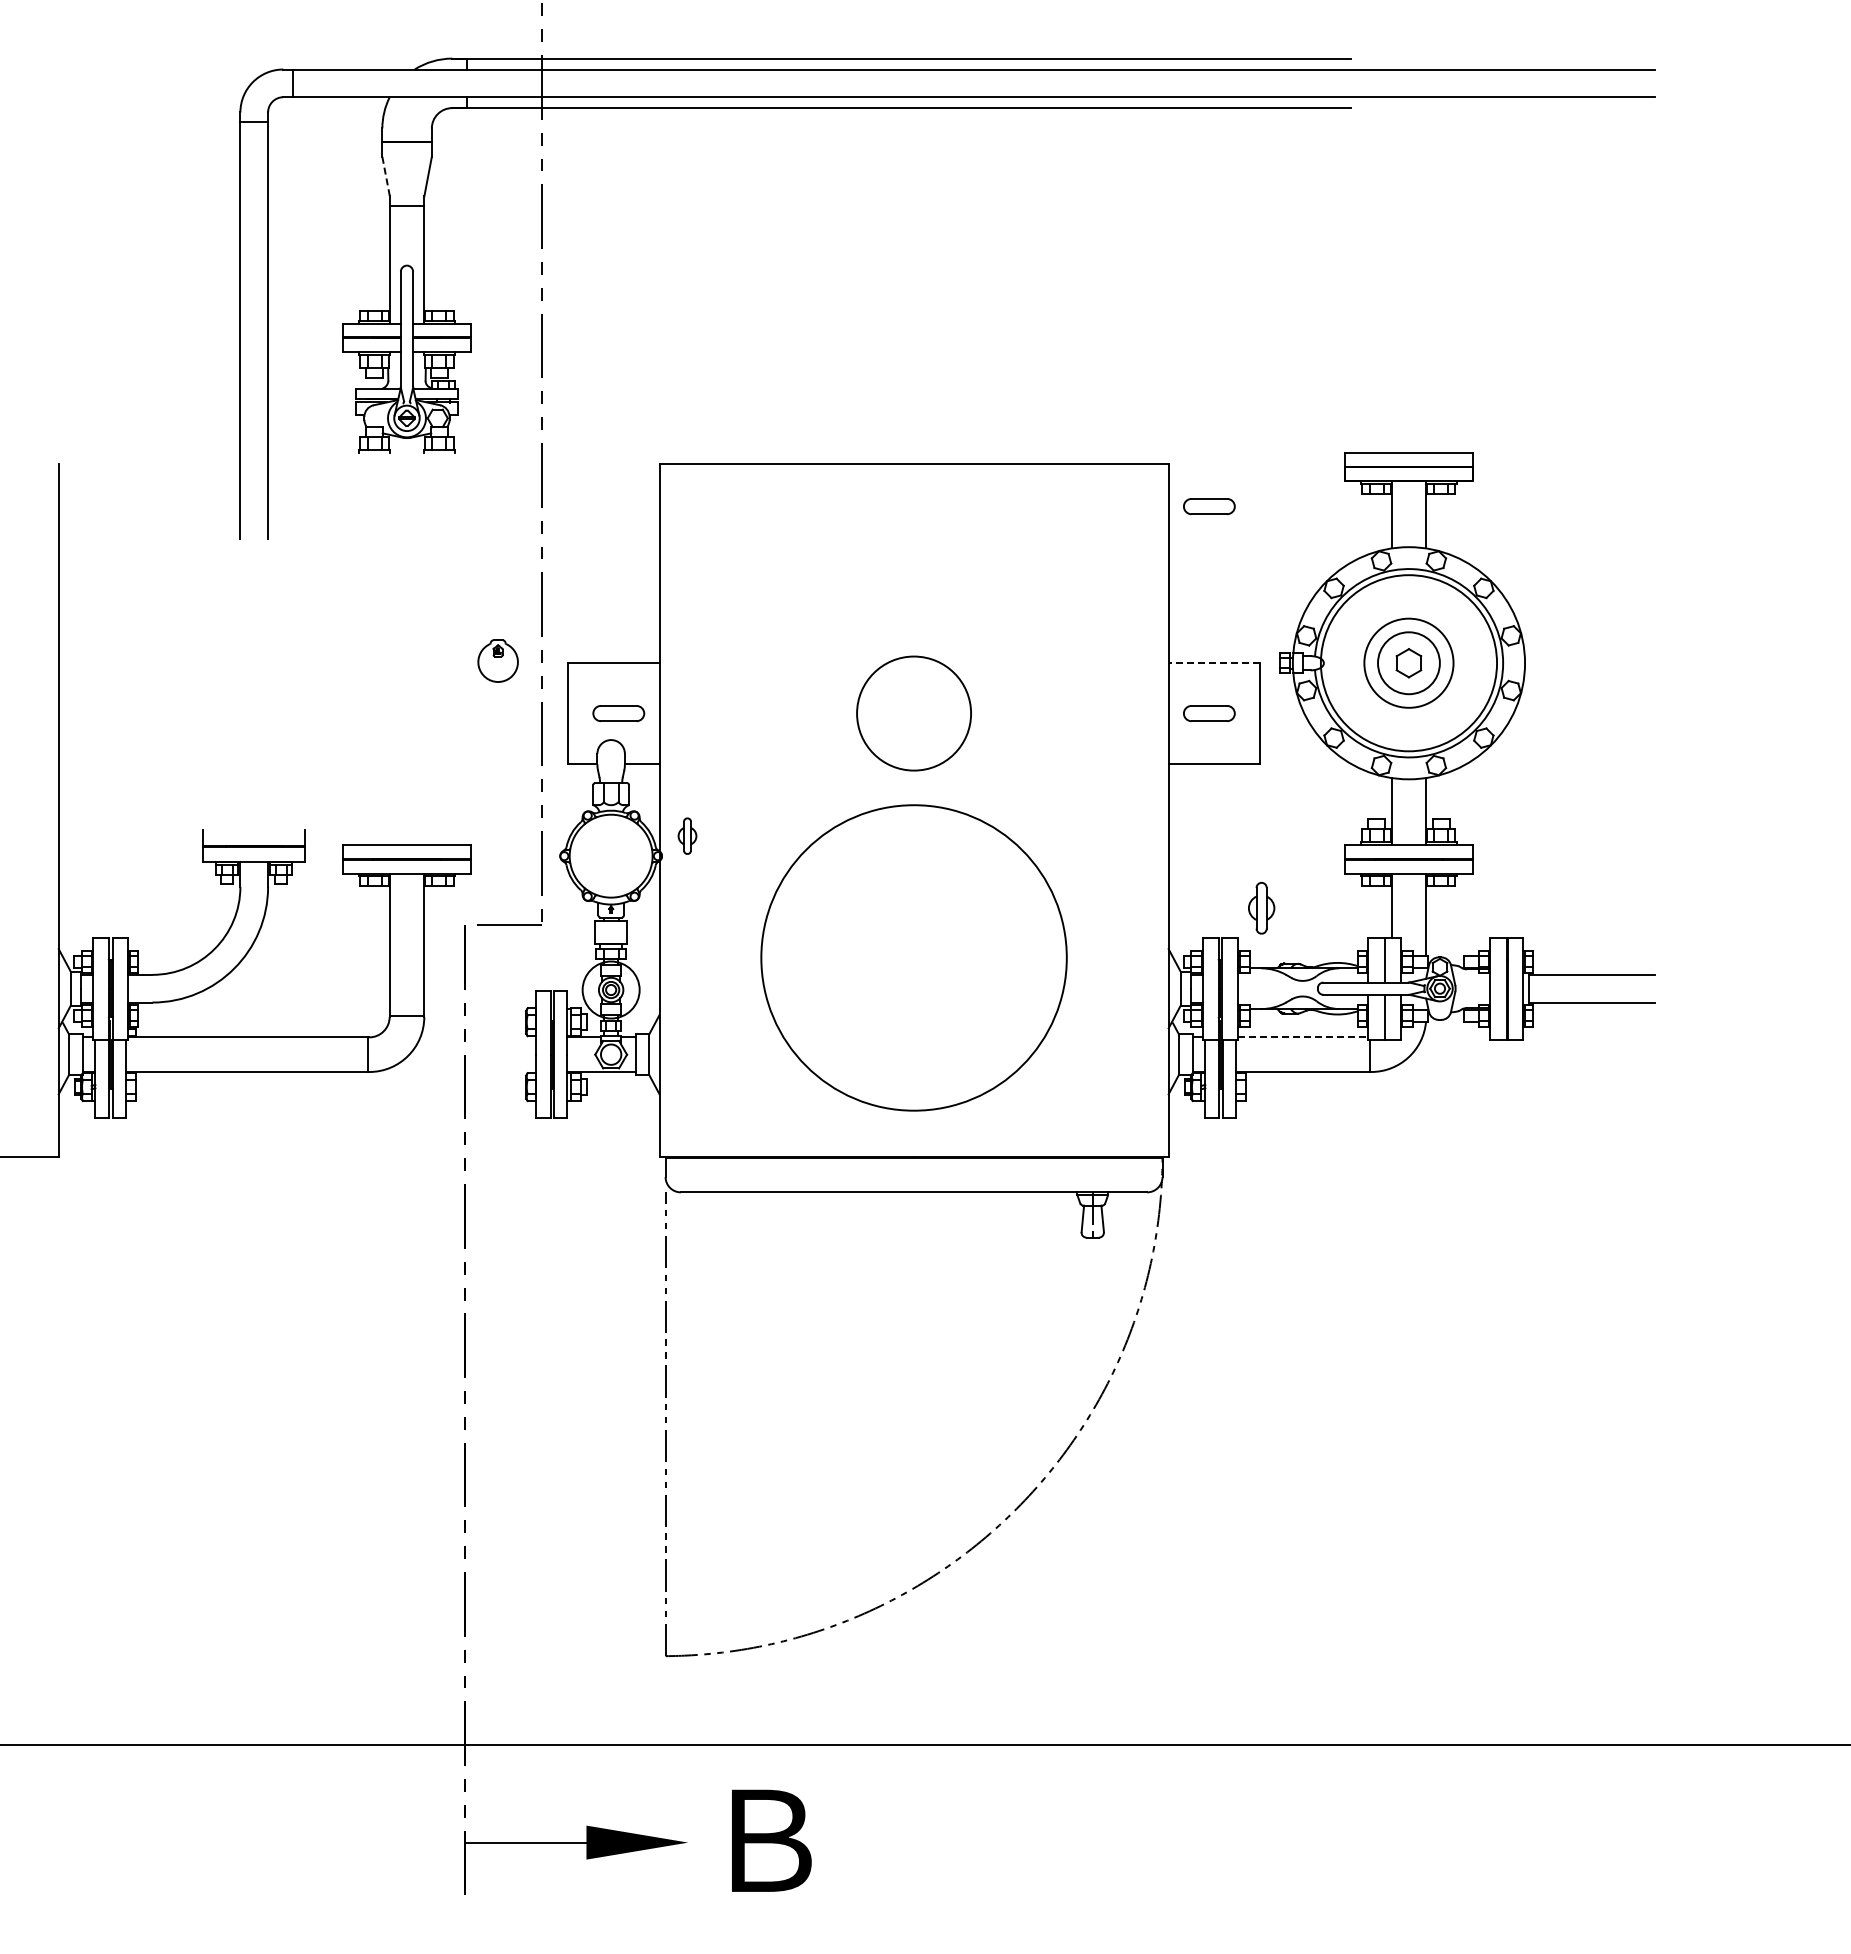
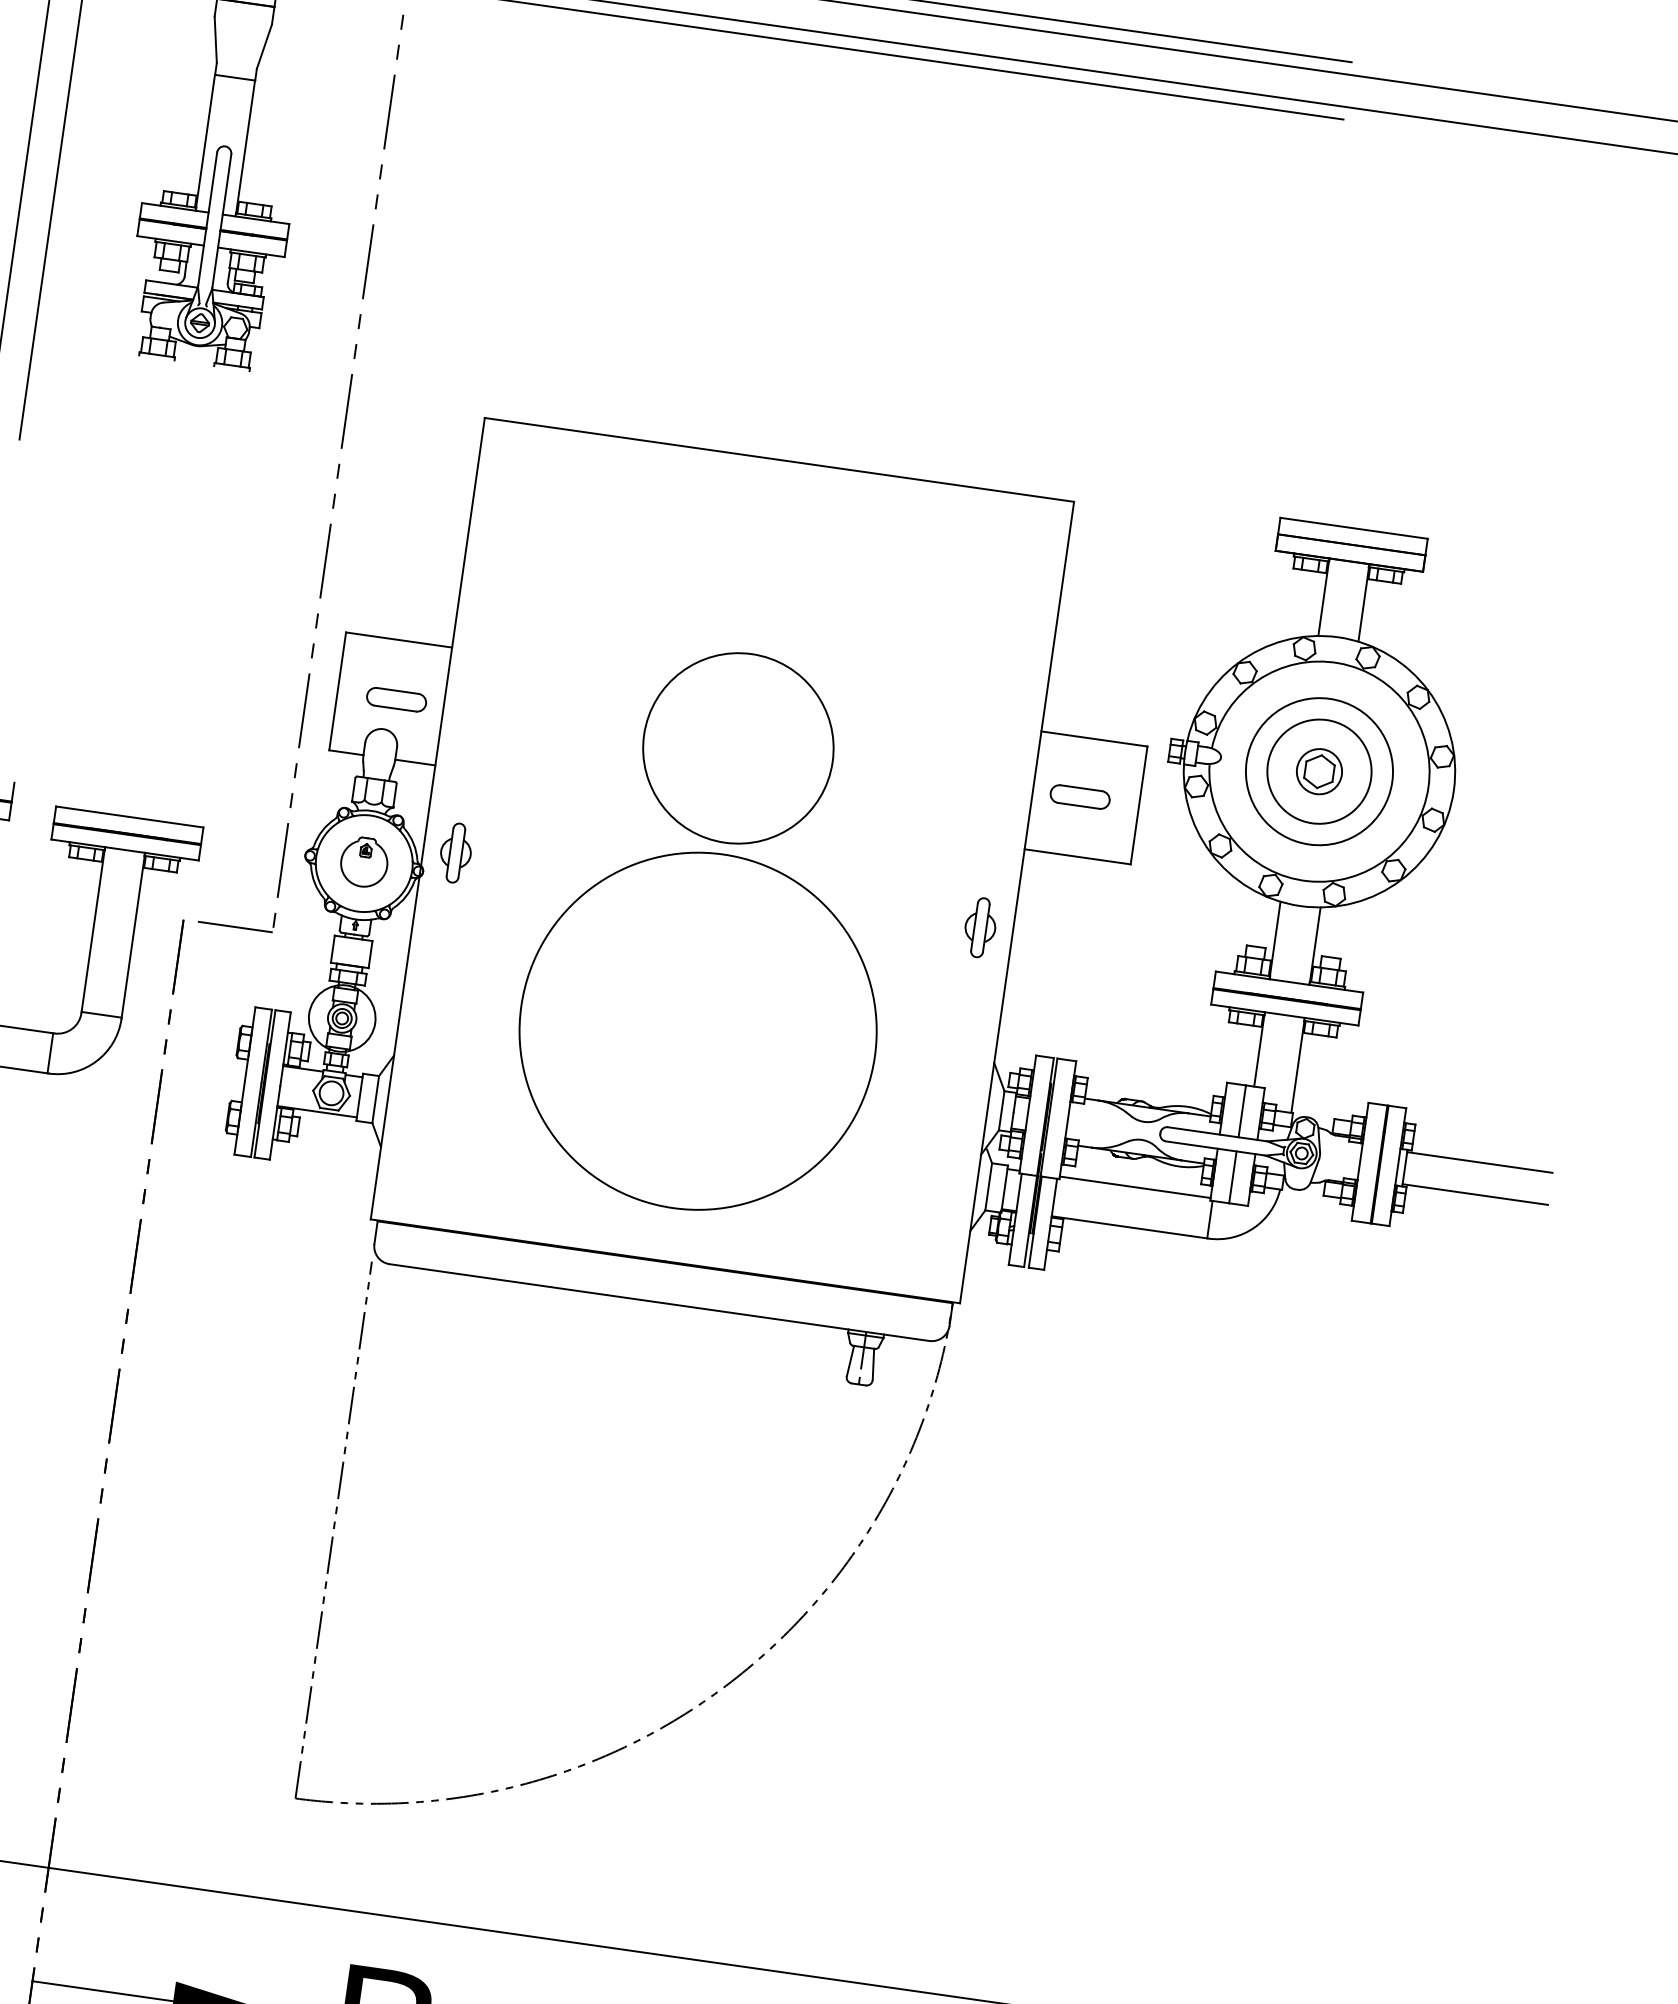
line: (386, 176) -> (216, 39), dashed -> solid
part: (1209, 506) -> (1114, 557), removed
part: (497, 660) -> (363, 861), moved
line: (1214, 662) -> (1094, 738), dashed -> solid
circle: (1408, 662) -> (1319, 770), size x0.62
circle: (1408, 663) -> (1318, 771), size x0.71
circle: (913, 713) -> (737, 748), size x1.43
part: (687, 835) -> (456, 852), size x1.43
part: (1261, 907) -> (980, 926), moved
line: (1303, 1037) -> (1135, 1187), dashed -> solid

